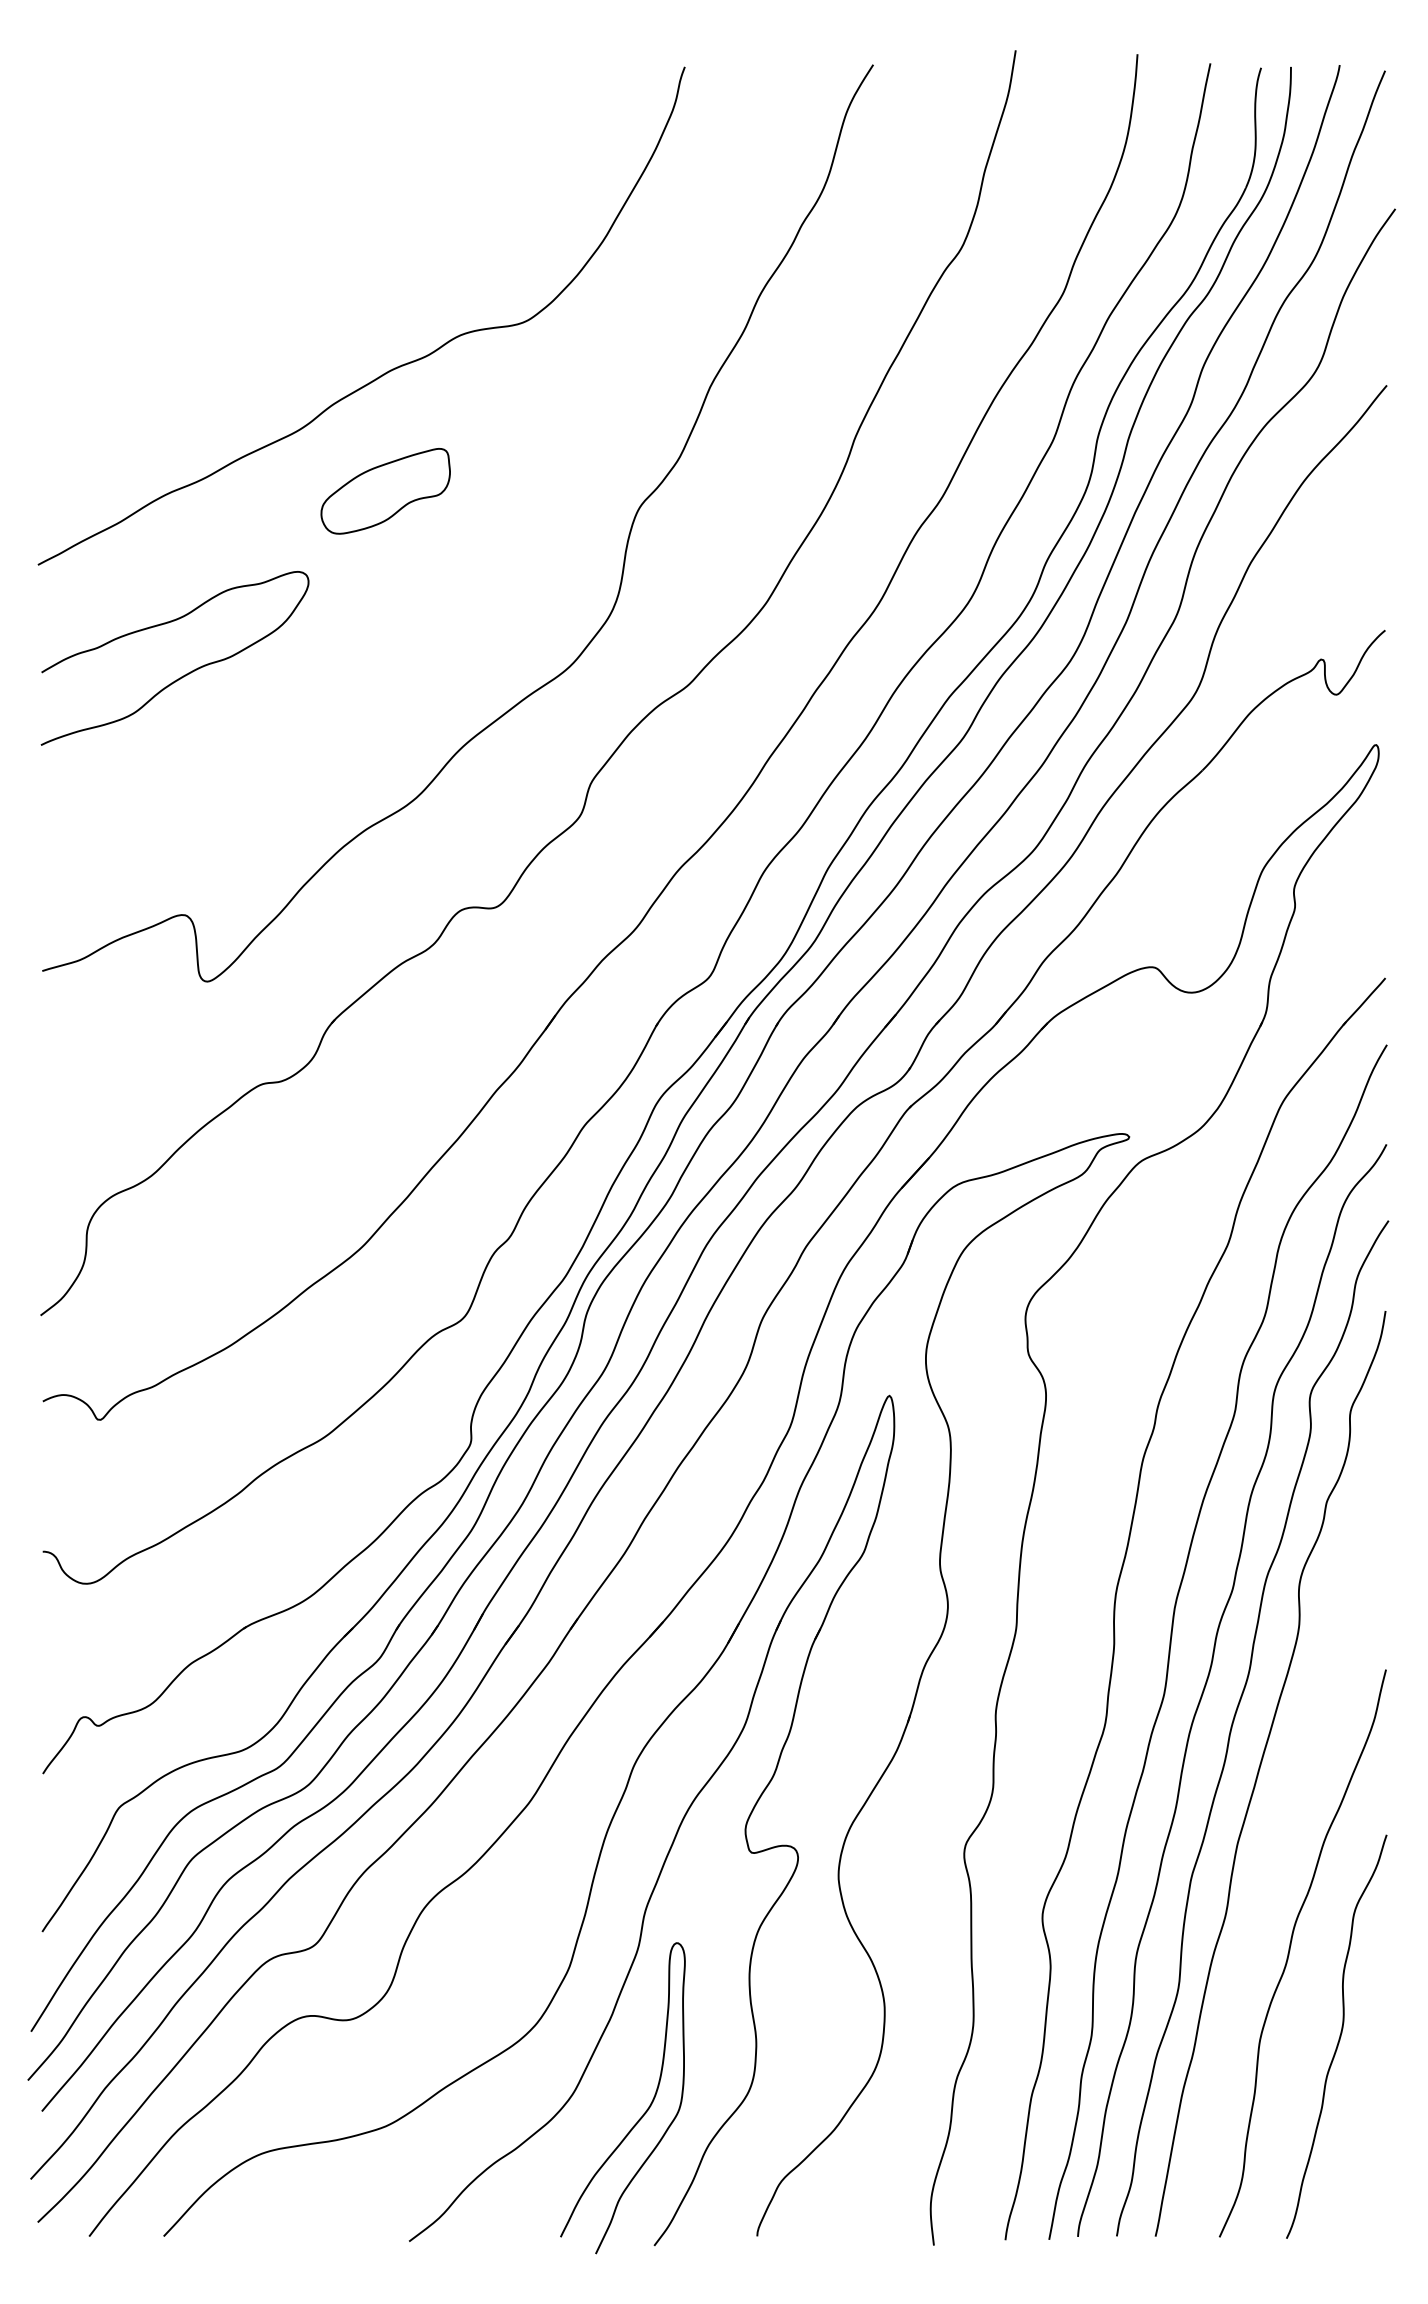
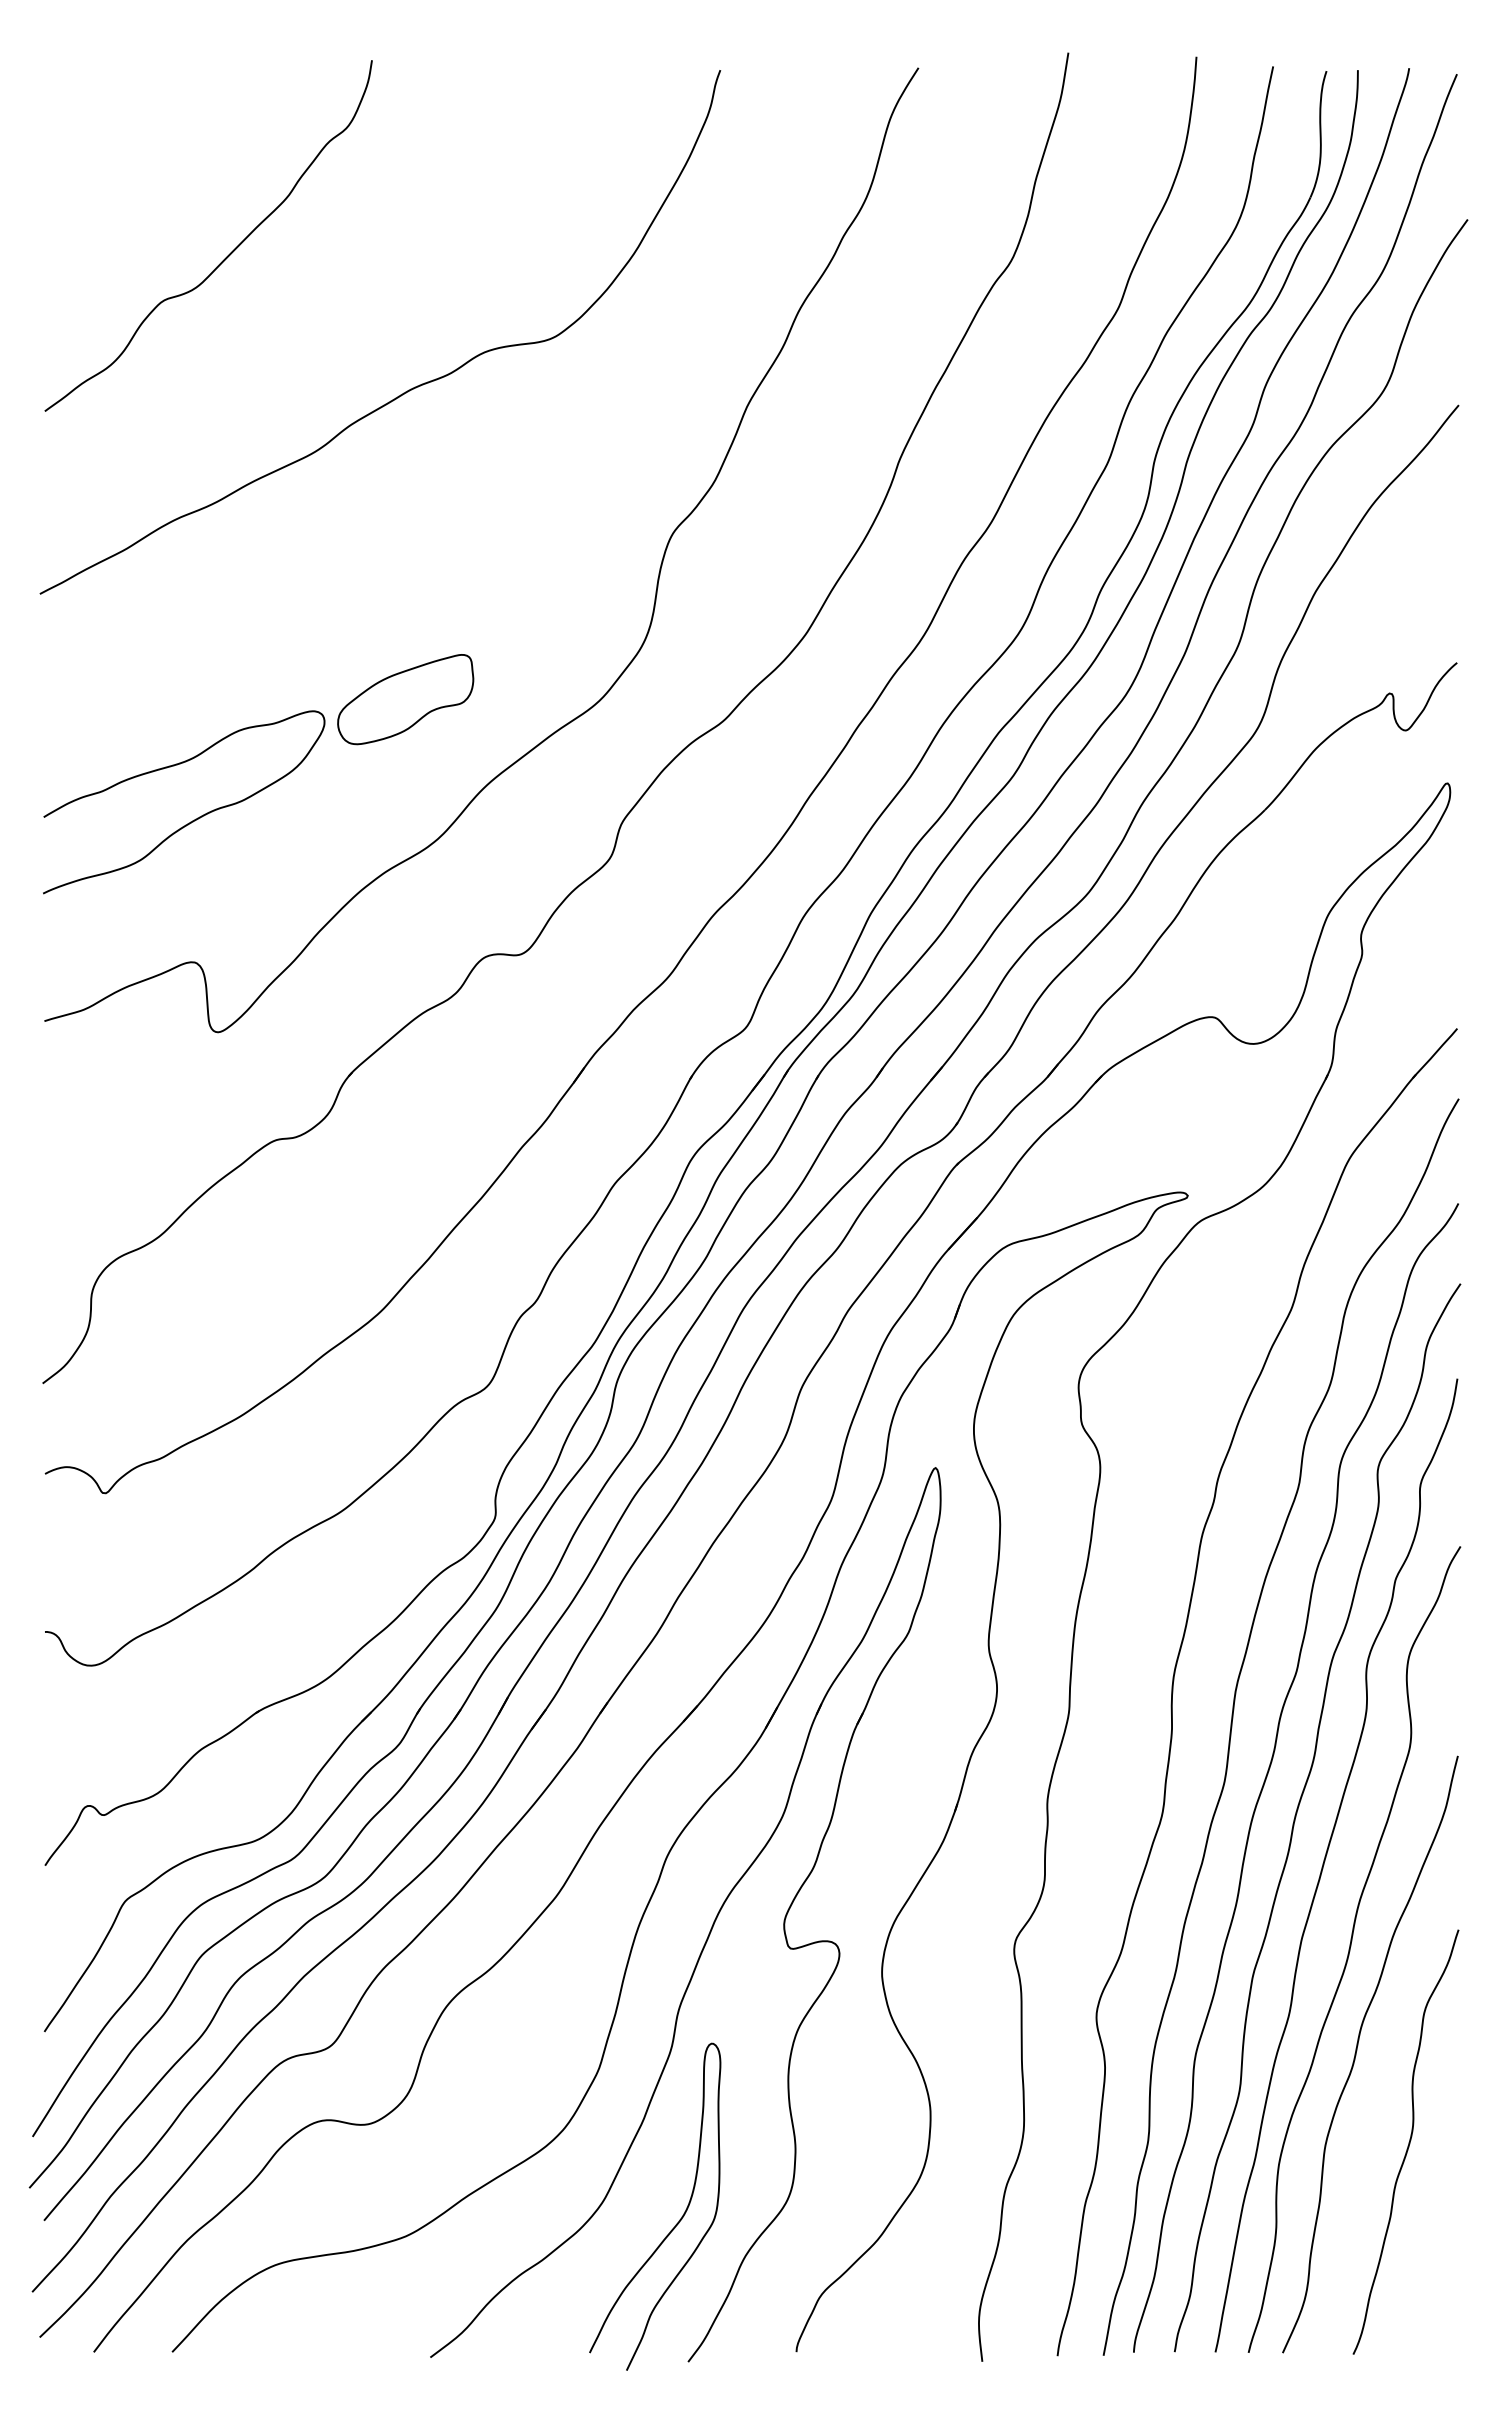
curve: (217, 242) -> (228, 254), added
part: (385, 491) -> (405, 699), moved
curve: (183, 675) -> (192, 820), moved
curve: (1283, 1853) -> (1350, 1949), added

